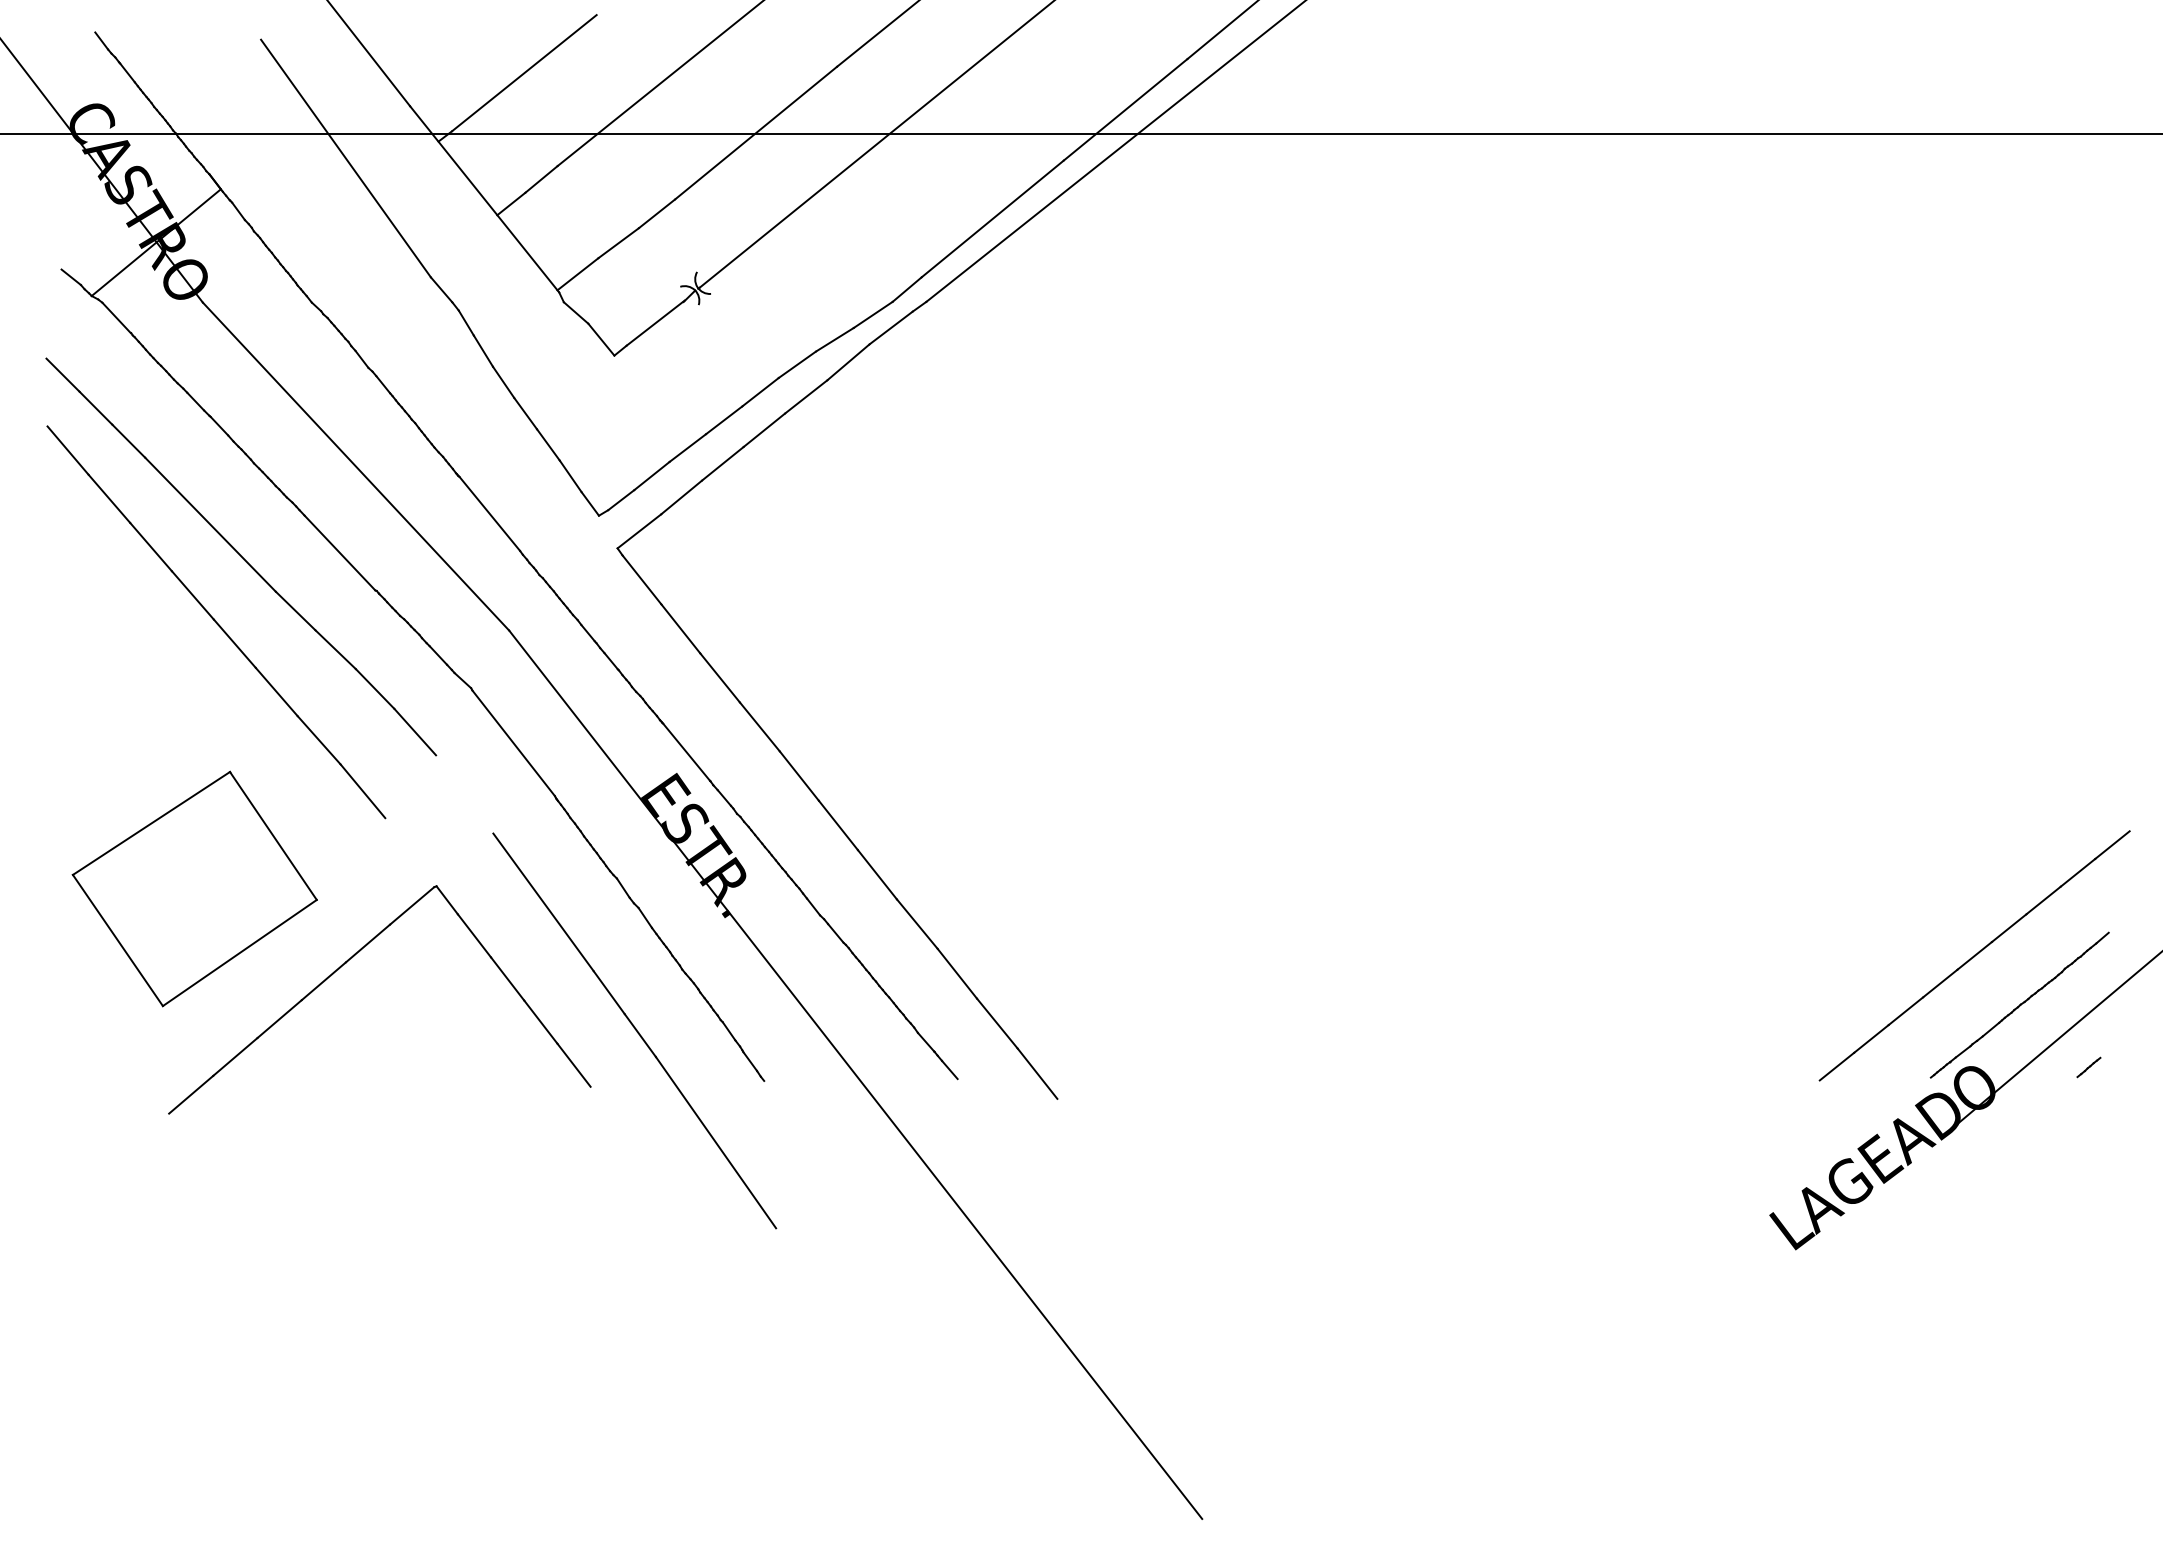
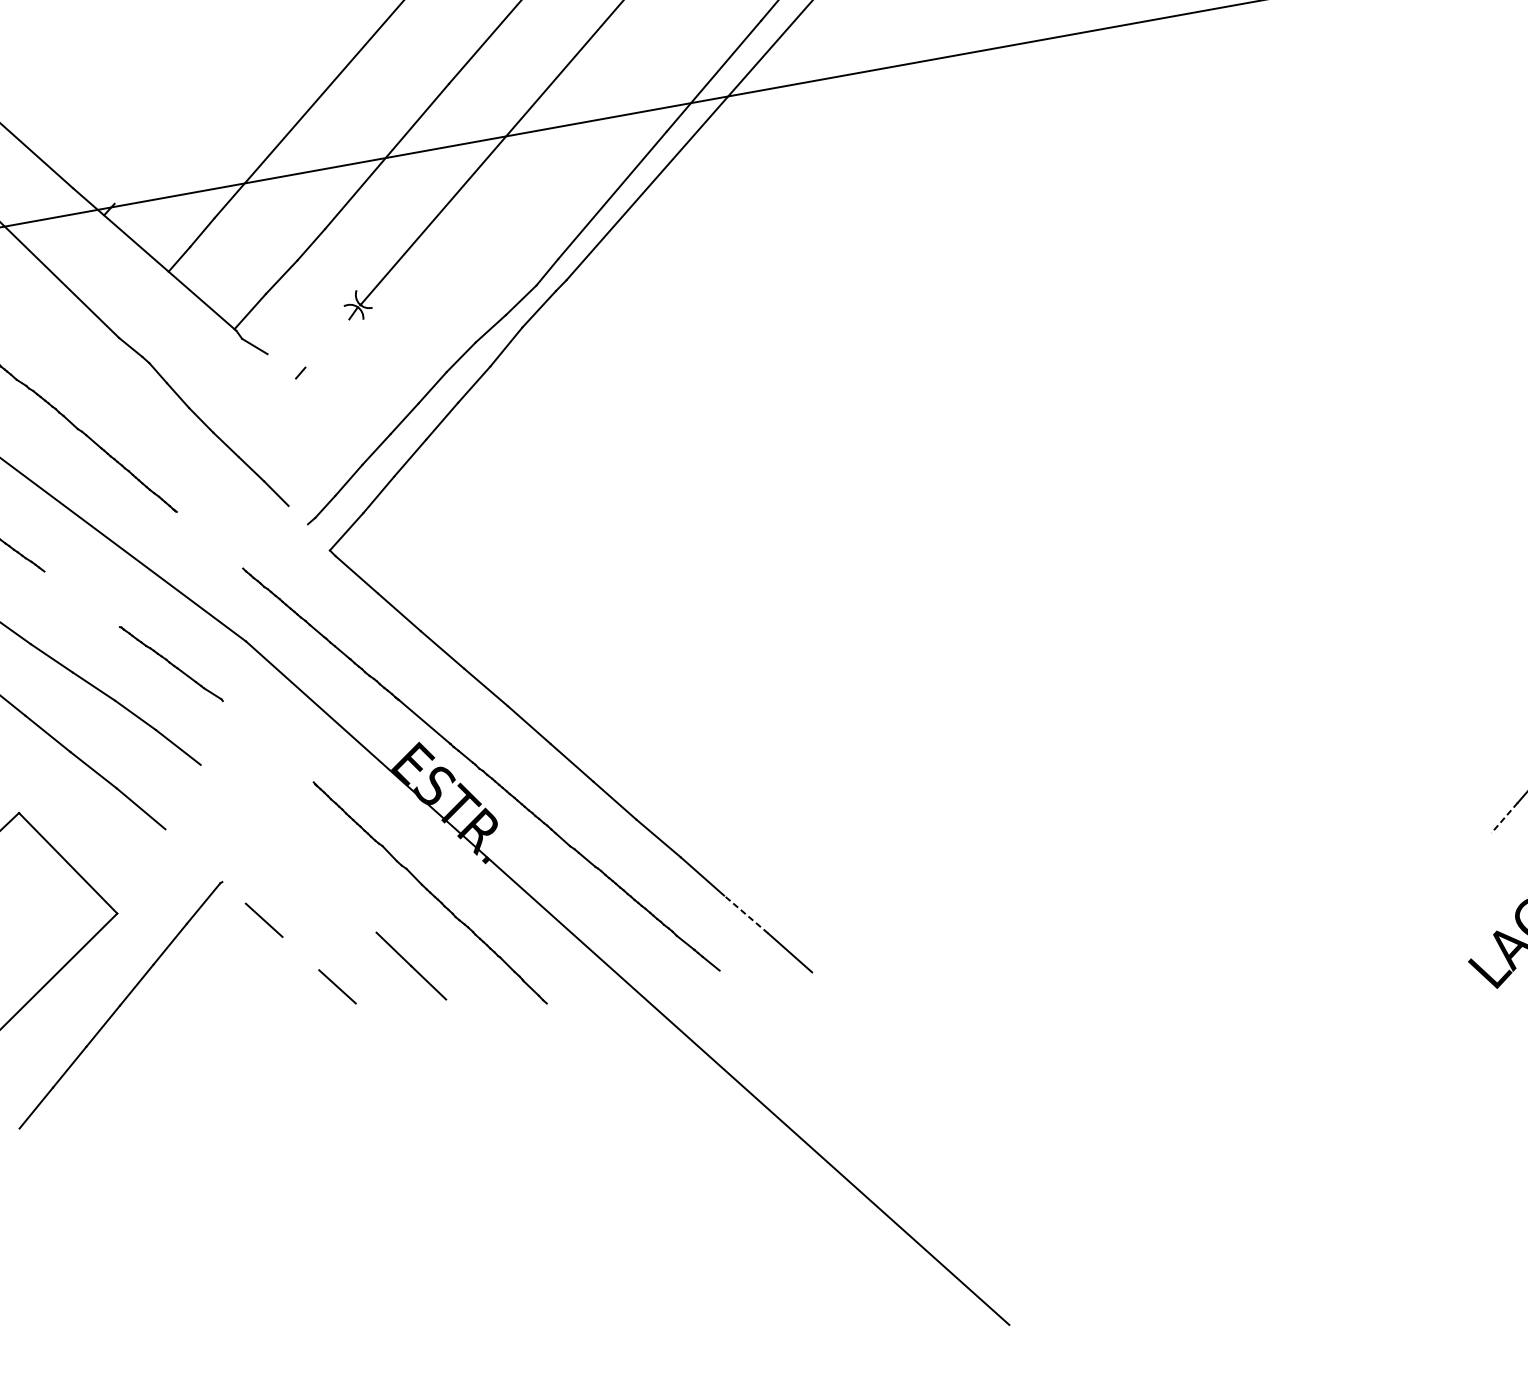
line: (524, 73) -> (170, 140), removed
line: (655, 322) -> (327, 342), removed
line: (601, 339) -> (281, 366), removed
line: (589, 503) -> (297, 514), removed
line: (489, 513) -> (209, 539), removed
line: (339, 552) -> (81, 598), removed
line: (513, 743) -> (268, 741), removed
line: (446, 900) -> (233, 893), removed
line: (543, 902) -> (320, 879), removed
line: (507, 978) -> (300, 953), removed
line: (997, 1023) -> (746, 914), solid -> dashed
line: (573, 1064) -> (373, 1019), removed
line: (1836, 1066) -> (1504, 817), solid -> dashed
line: (715, 1142) -> (513, 1066), removed

